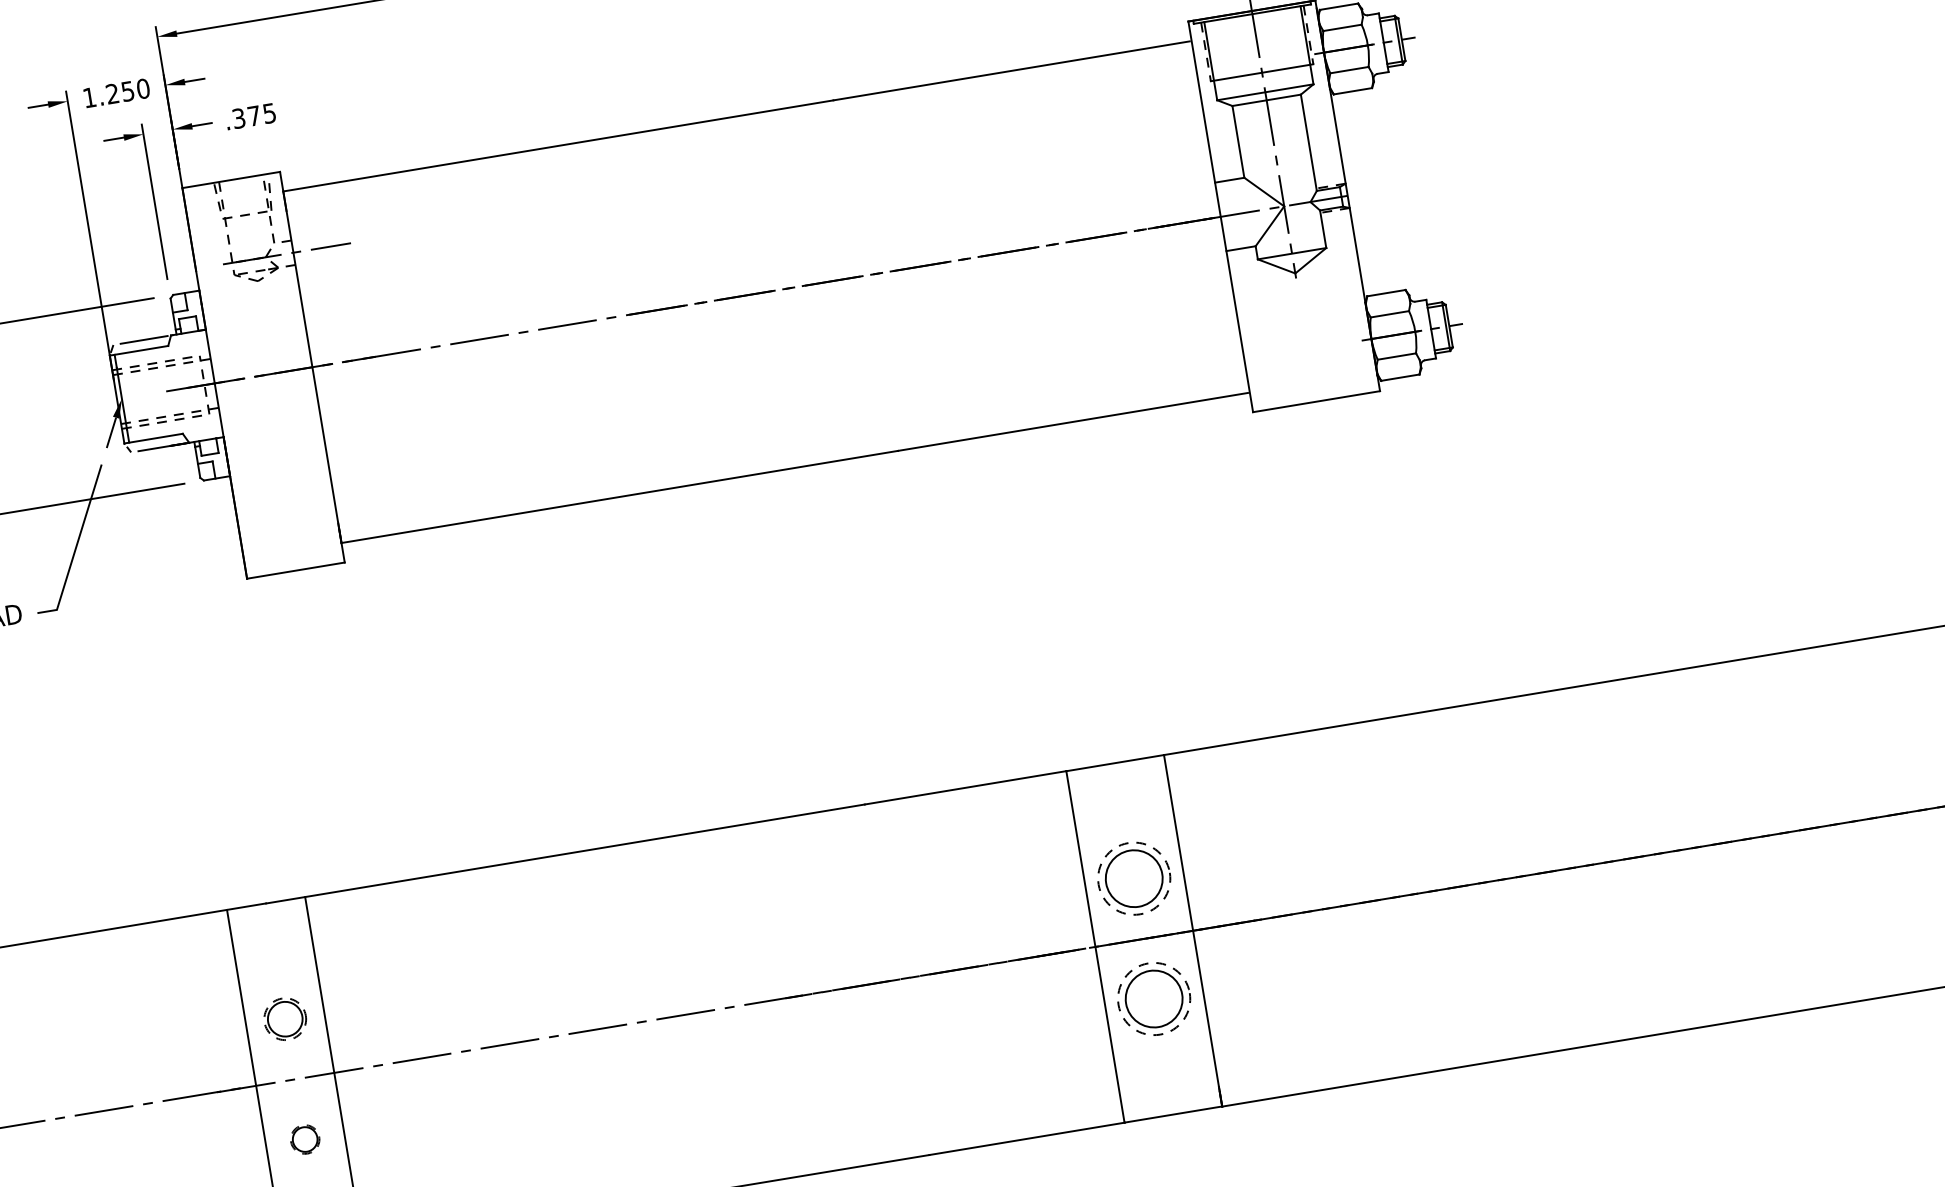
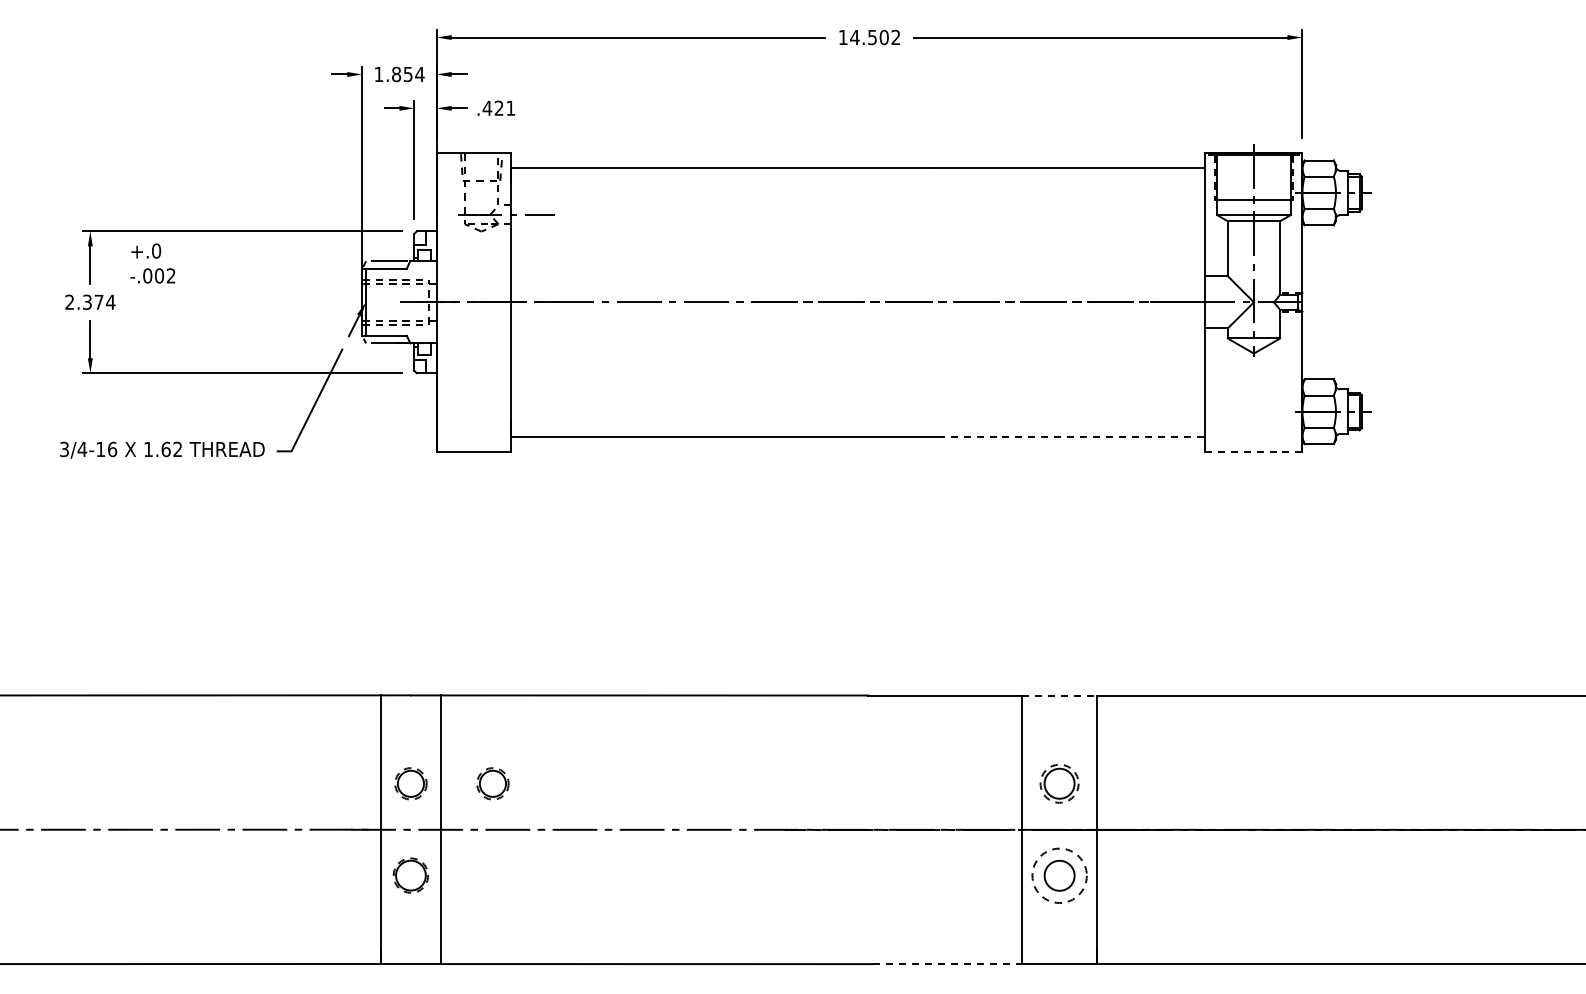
text: (128, 91) -> (408, 74), 1.250 -> 1.854
text: (253, 115) -> (498, 107), .375 -> .421
line: (1315, 401) -> (1253, 451), solid -> dashed
line: (1073, 421) -> (1070, 436), solid -> dashed
line: (1116, 762) -> (1060, 695), solid -> dashed
part: (1133, 878) -> (1059, 783), size x0.7
circle: (1153, 998) -> (1059, 875), size x0.7
part: (391, 1001) -> (492, 783), added
circle: (304, 1139) -> (410, 875), size x1.6
line: (1026, 1139) -> (947, 964), solid -> dashed

